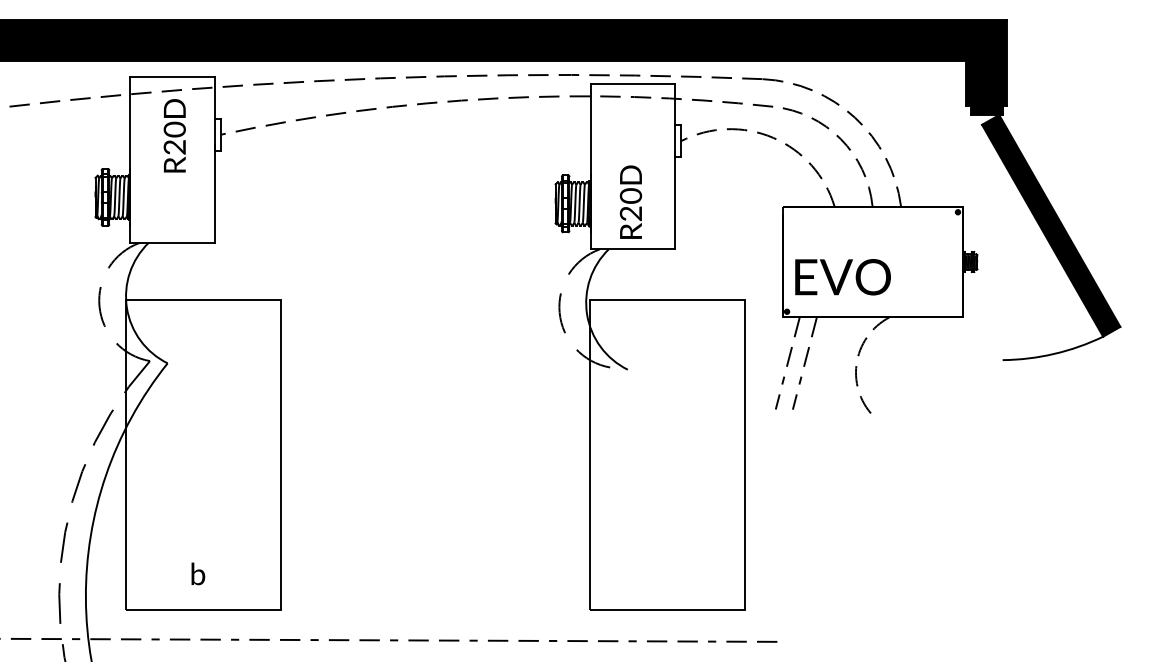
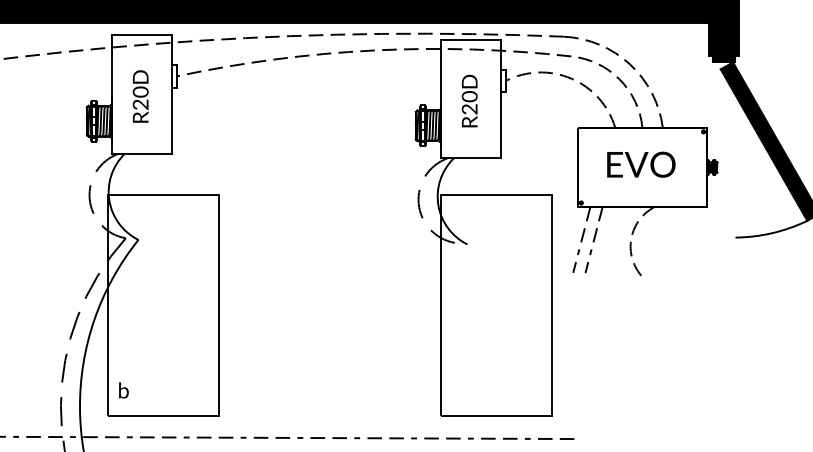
text: (174, 135) -> (140, 96), moved
text: (630, 201) -> (469, 100), moved
text: (842, 277) -> (640, 164), moved
text: (198, 573) -> (124, 390), moved

